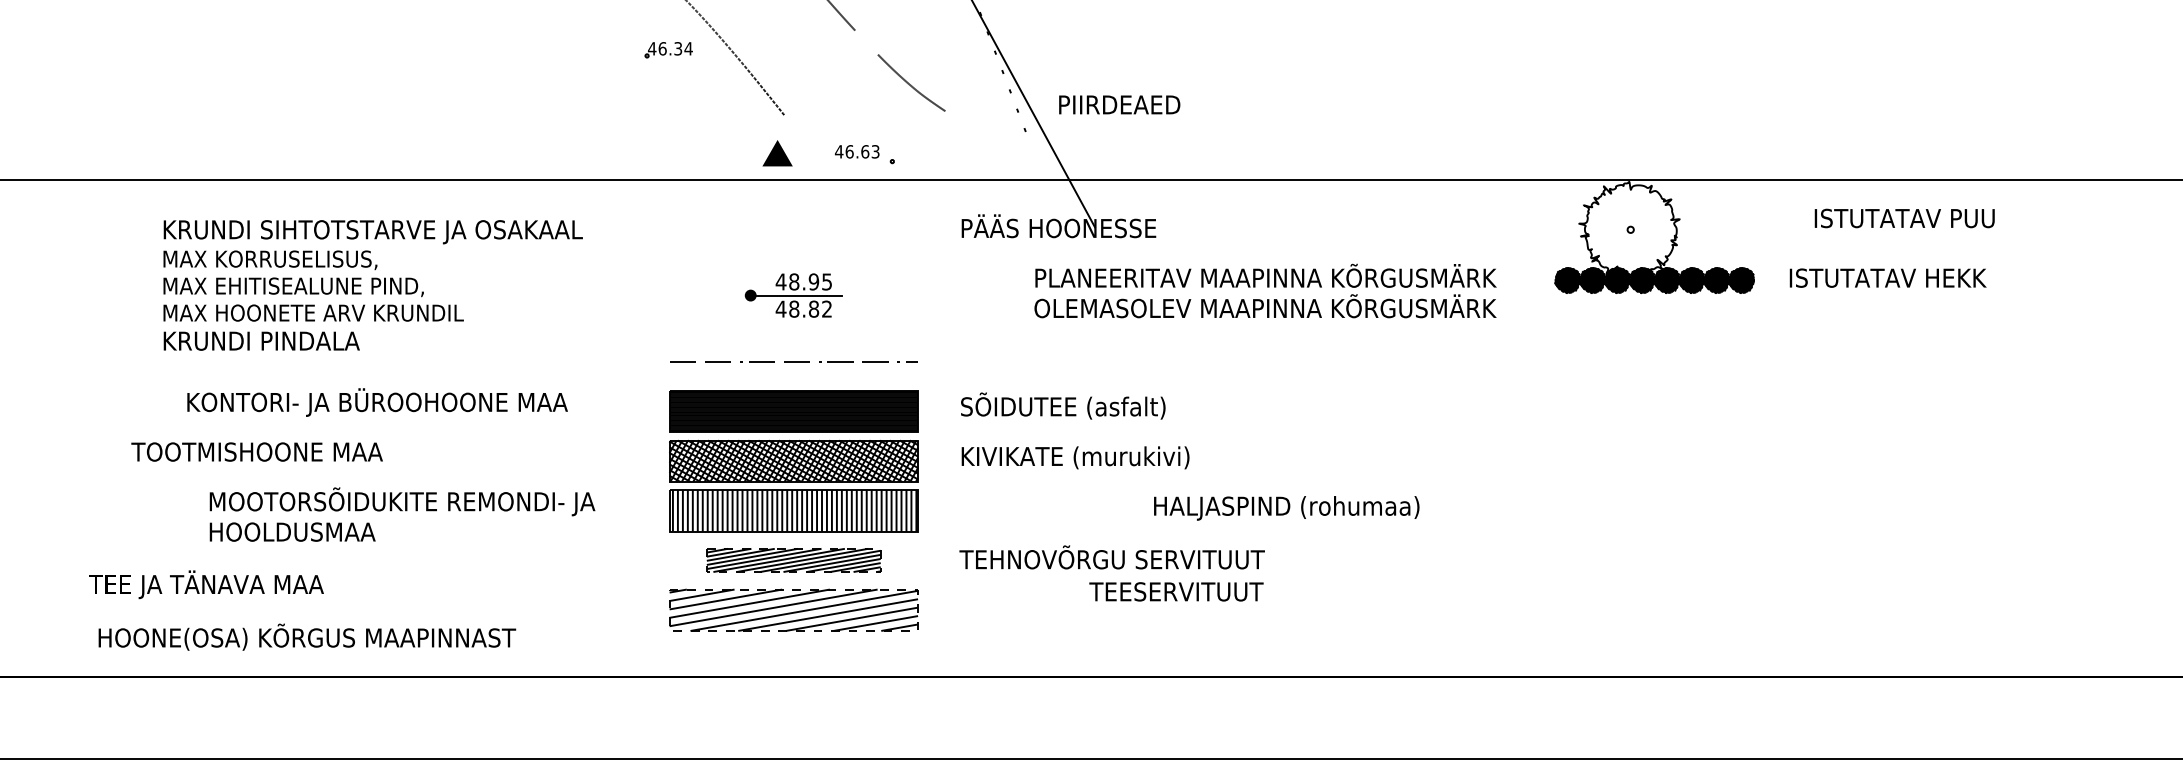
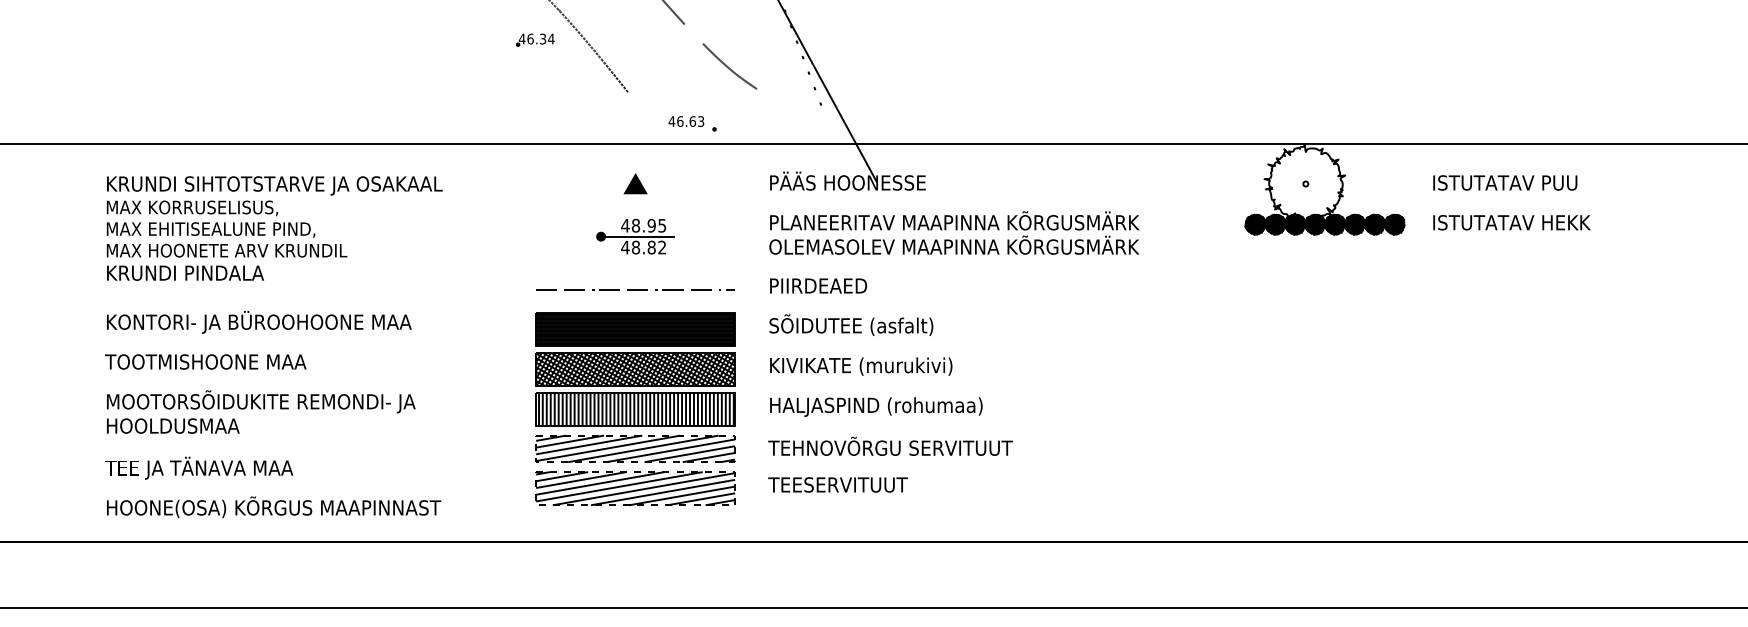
text: (1119, 104) -> (818, 285), moved
part: (777, 152) -> (635, 183), moved
text: (1905, 217) -> (1505, 182), moved
text: (372, 285) -> (274, 228), moved
text: (1265, 290) -> (954, 232), moved
text: (377, 401) -> (259, 321), moved
text: (1286, 507) -> (876, 406), moved
text: (402, 513) -> (261, 411), moved
part: (793, 560) -> (635, 448), size x1.43
text: (206, 583) -> (199, 467), moved
text: (1175, 591) -> (837, 484), moved
text: (307, 637) -> (274, 507), moved

